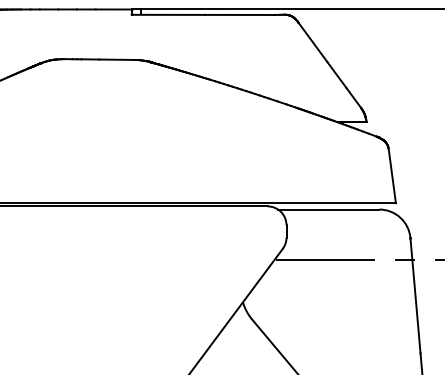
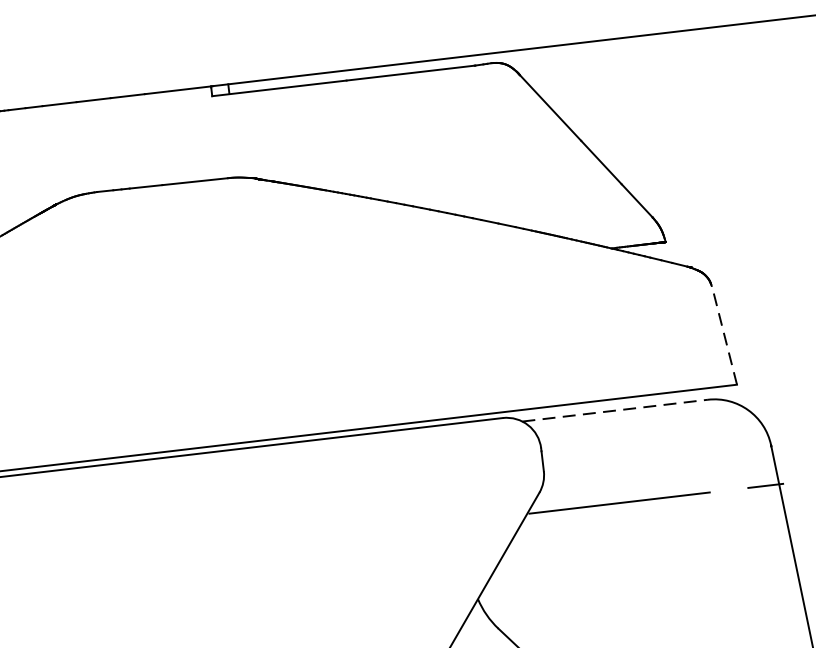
line: (392, 175) -> (724, 334), solid -> dashed
line: (328, 209) -> (614, 410), solid -> dashed

